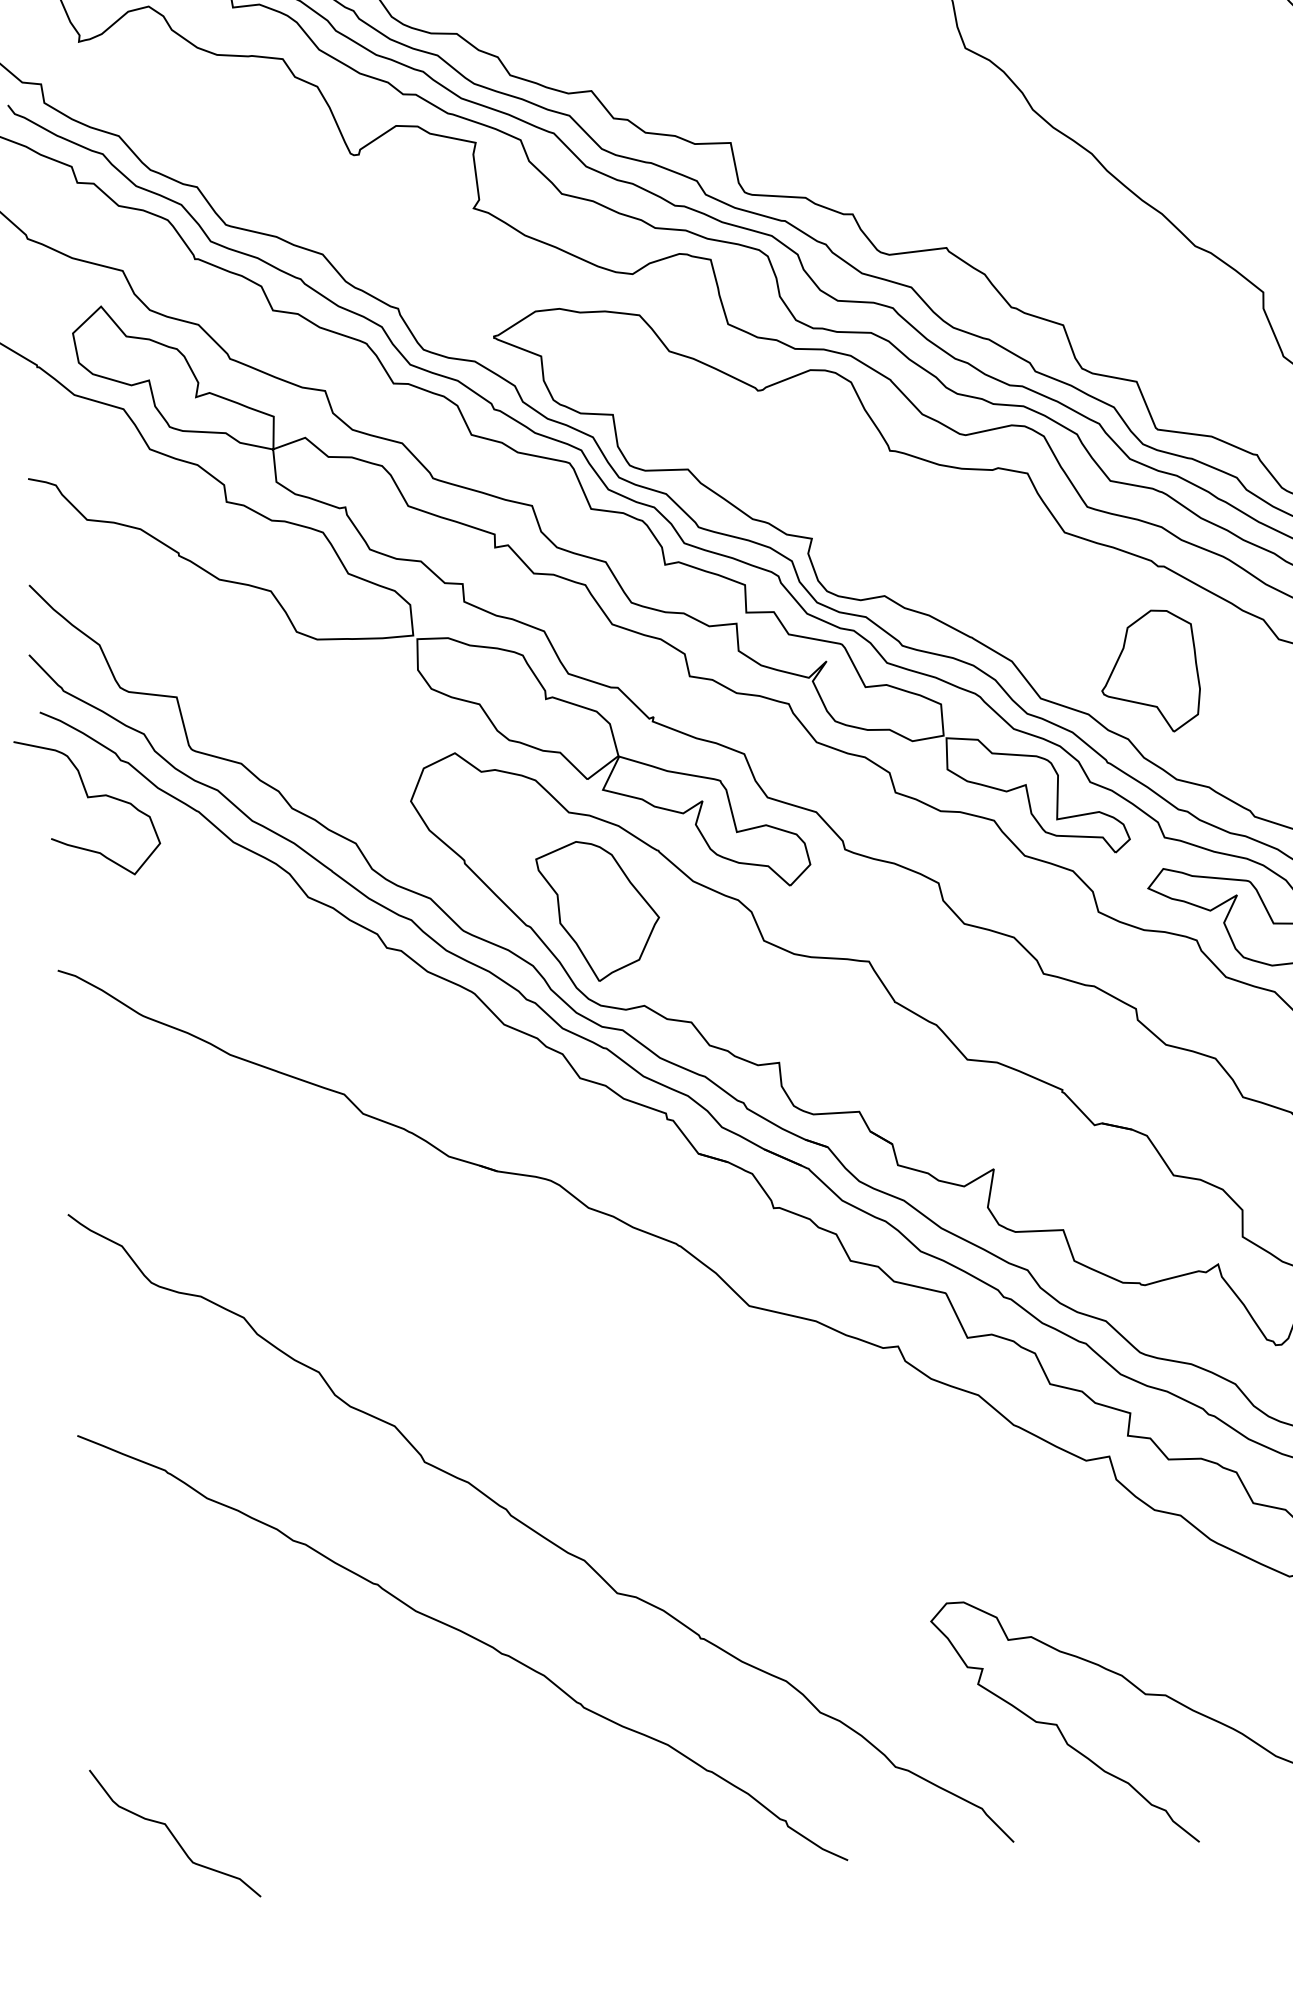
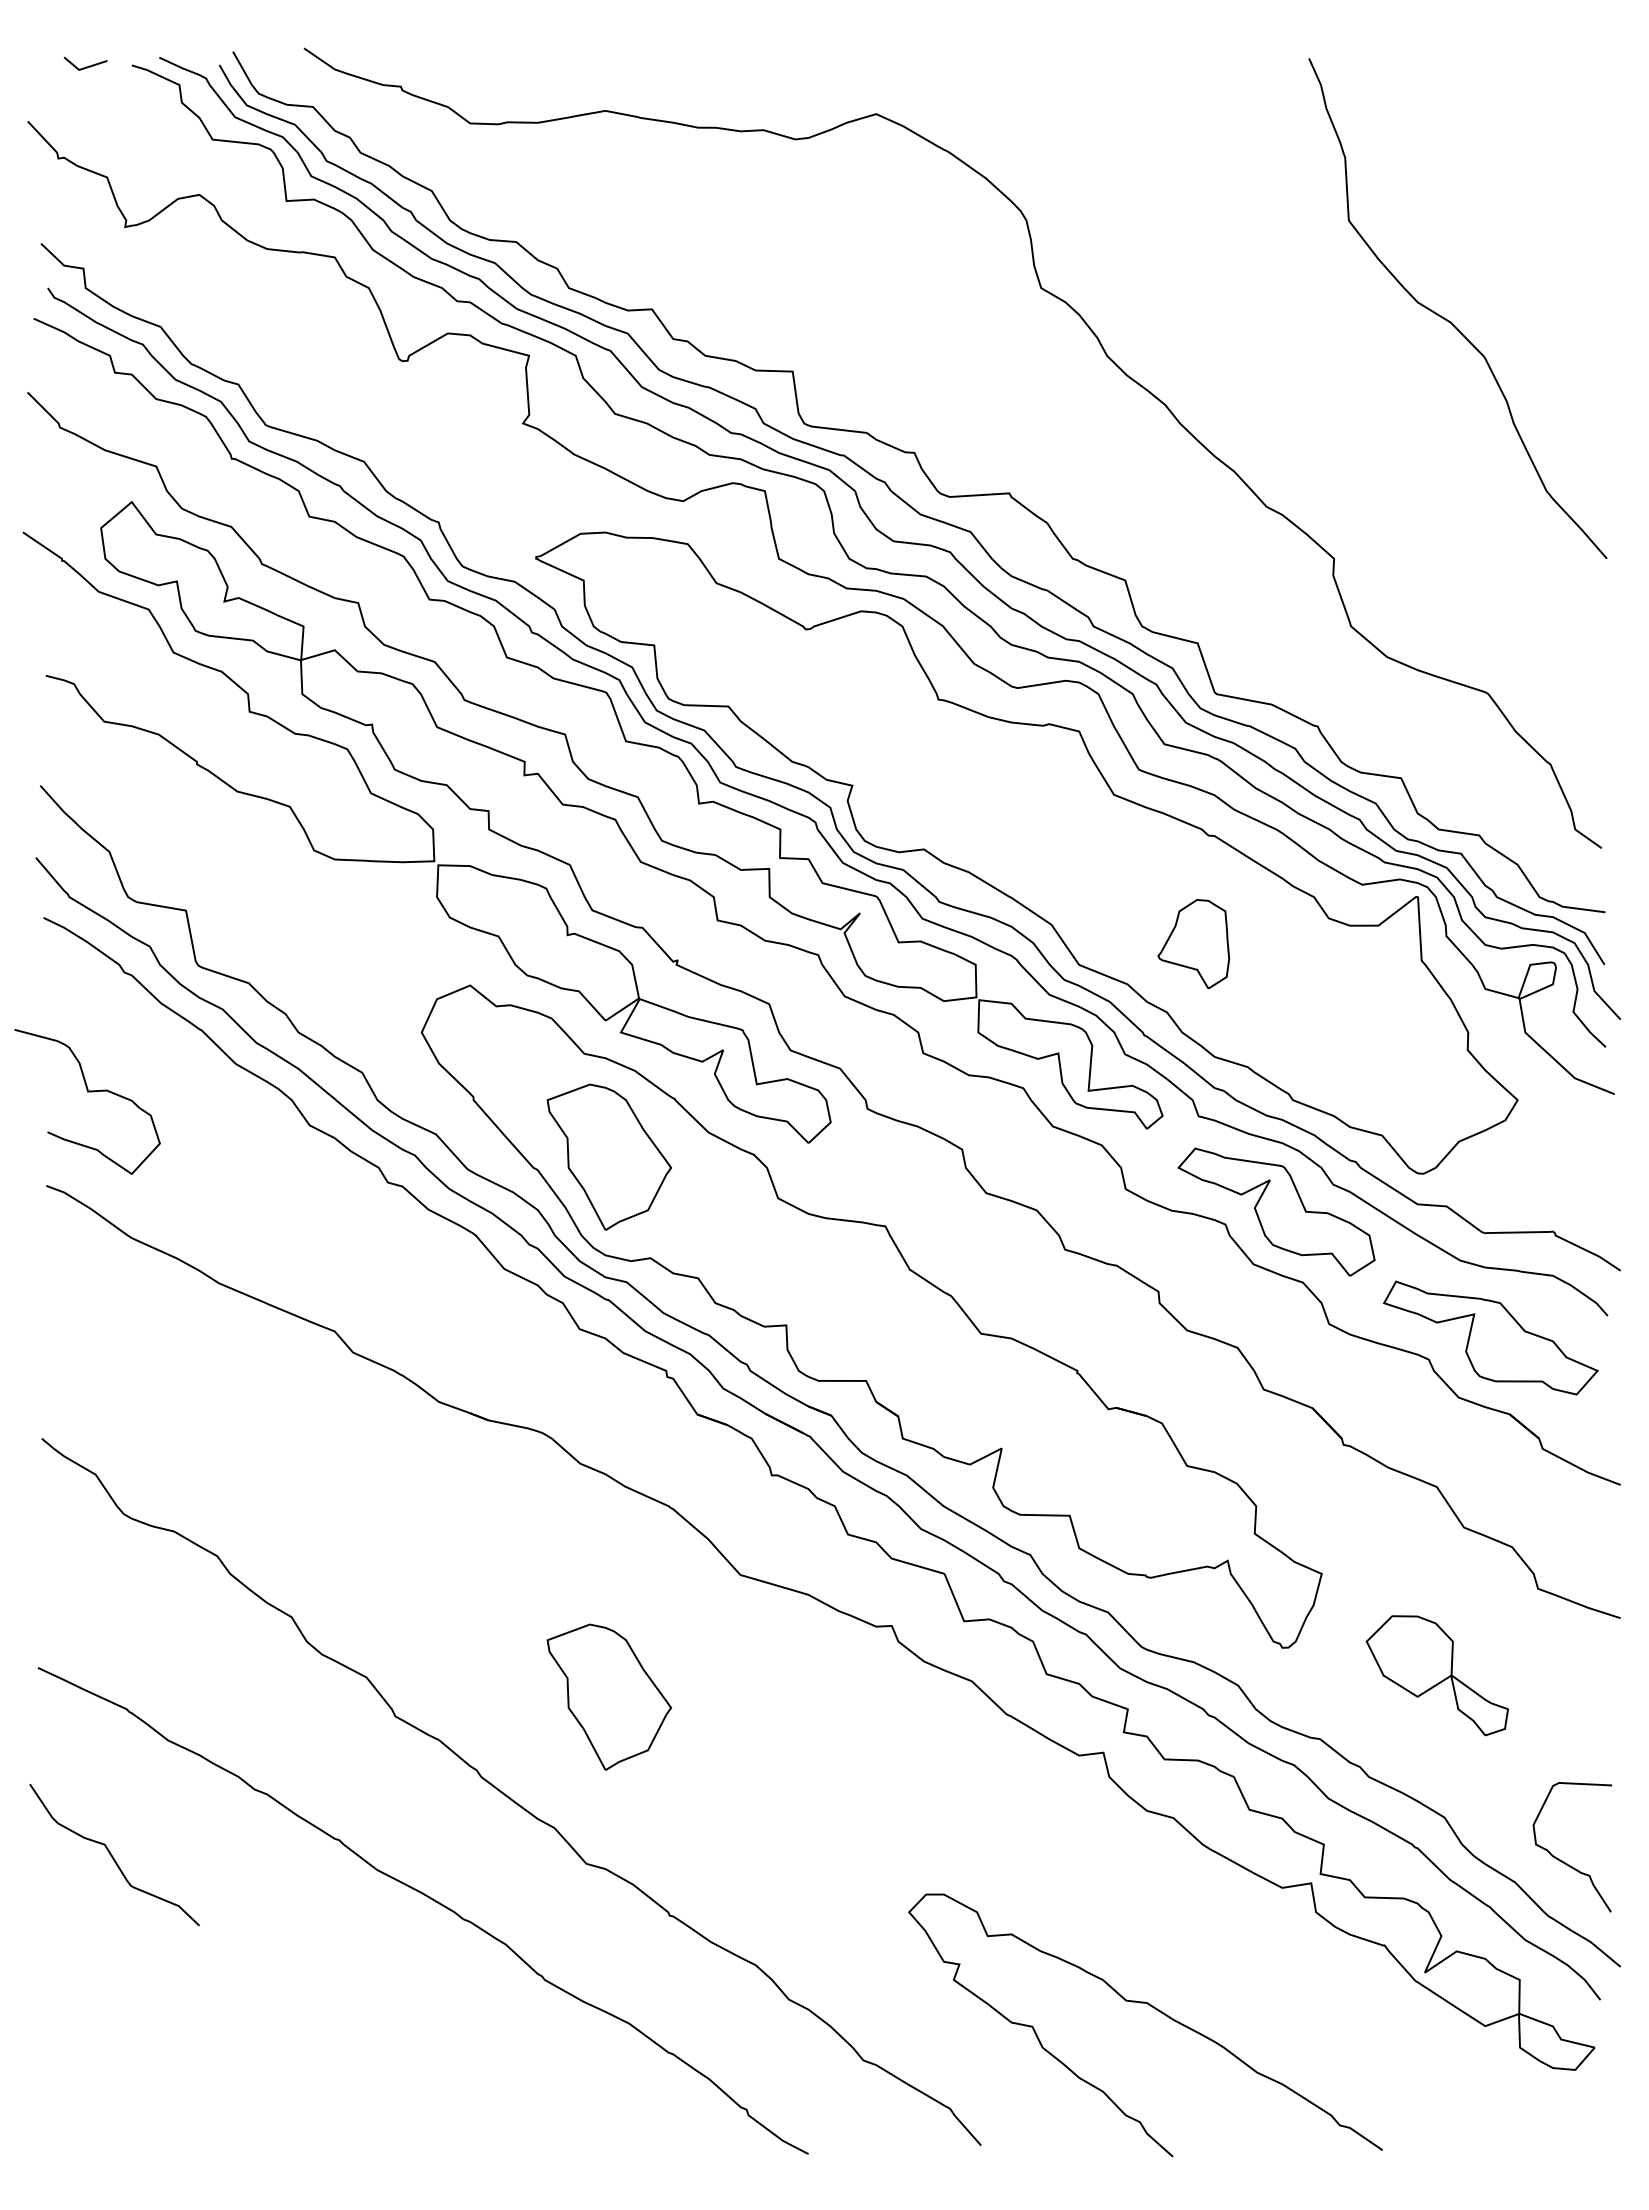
part: (1149, 672) -> (1193, 944), size x0.7
curve: (87, 798) -> (87, 1092), moved
part: (629, 1430) -> (608, 1696), added
curve: (173, 1834) -> (112, 1855), moved

